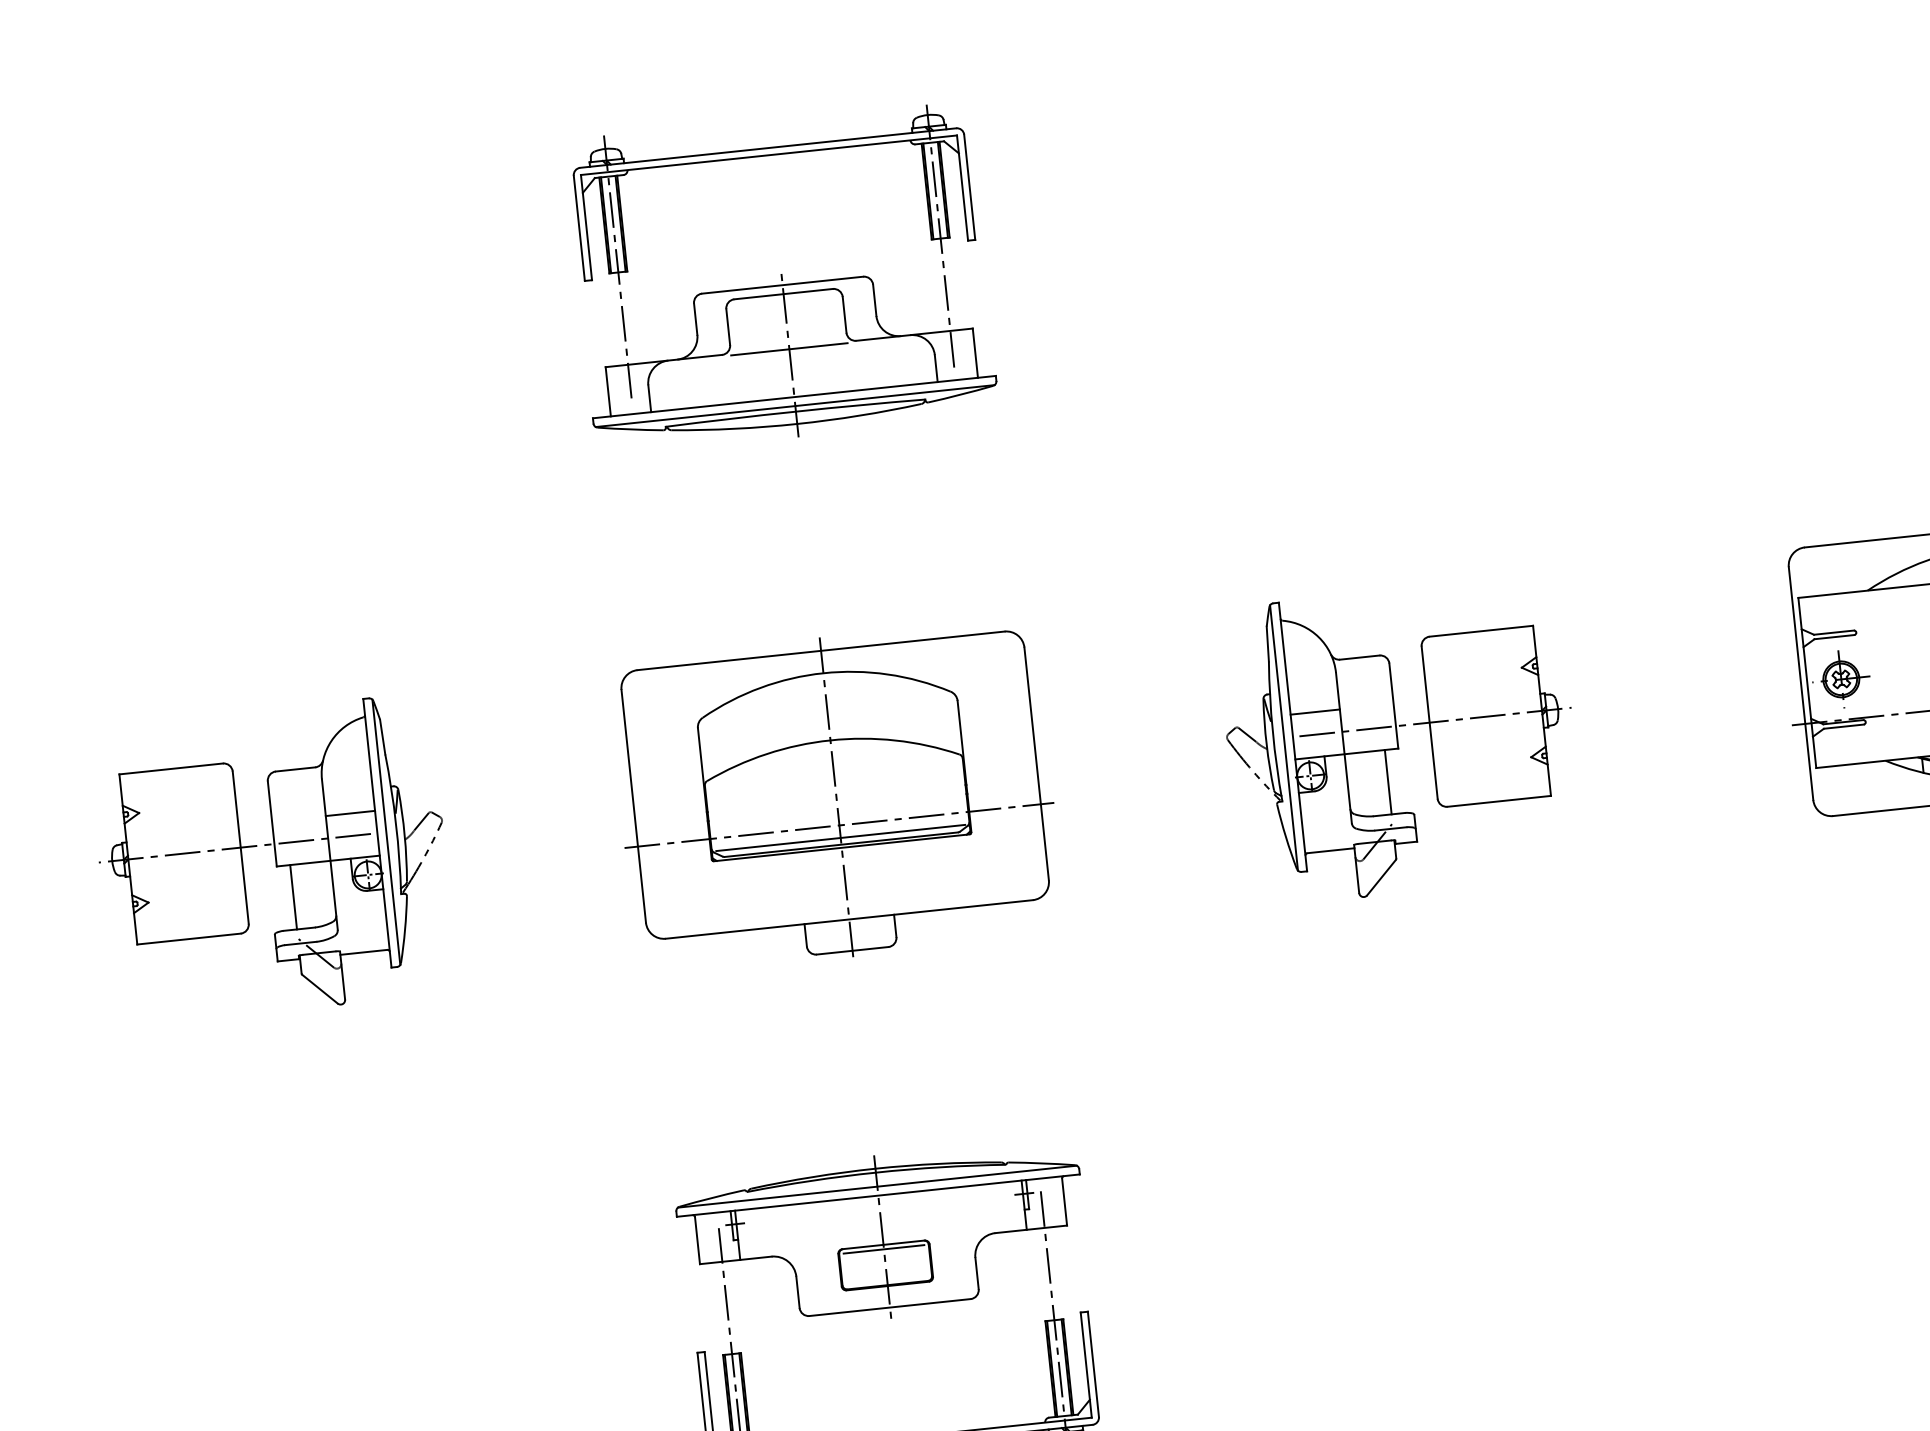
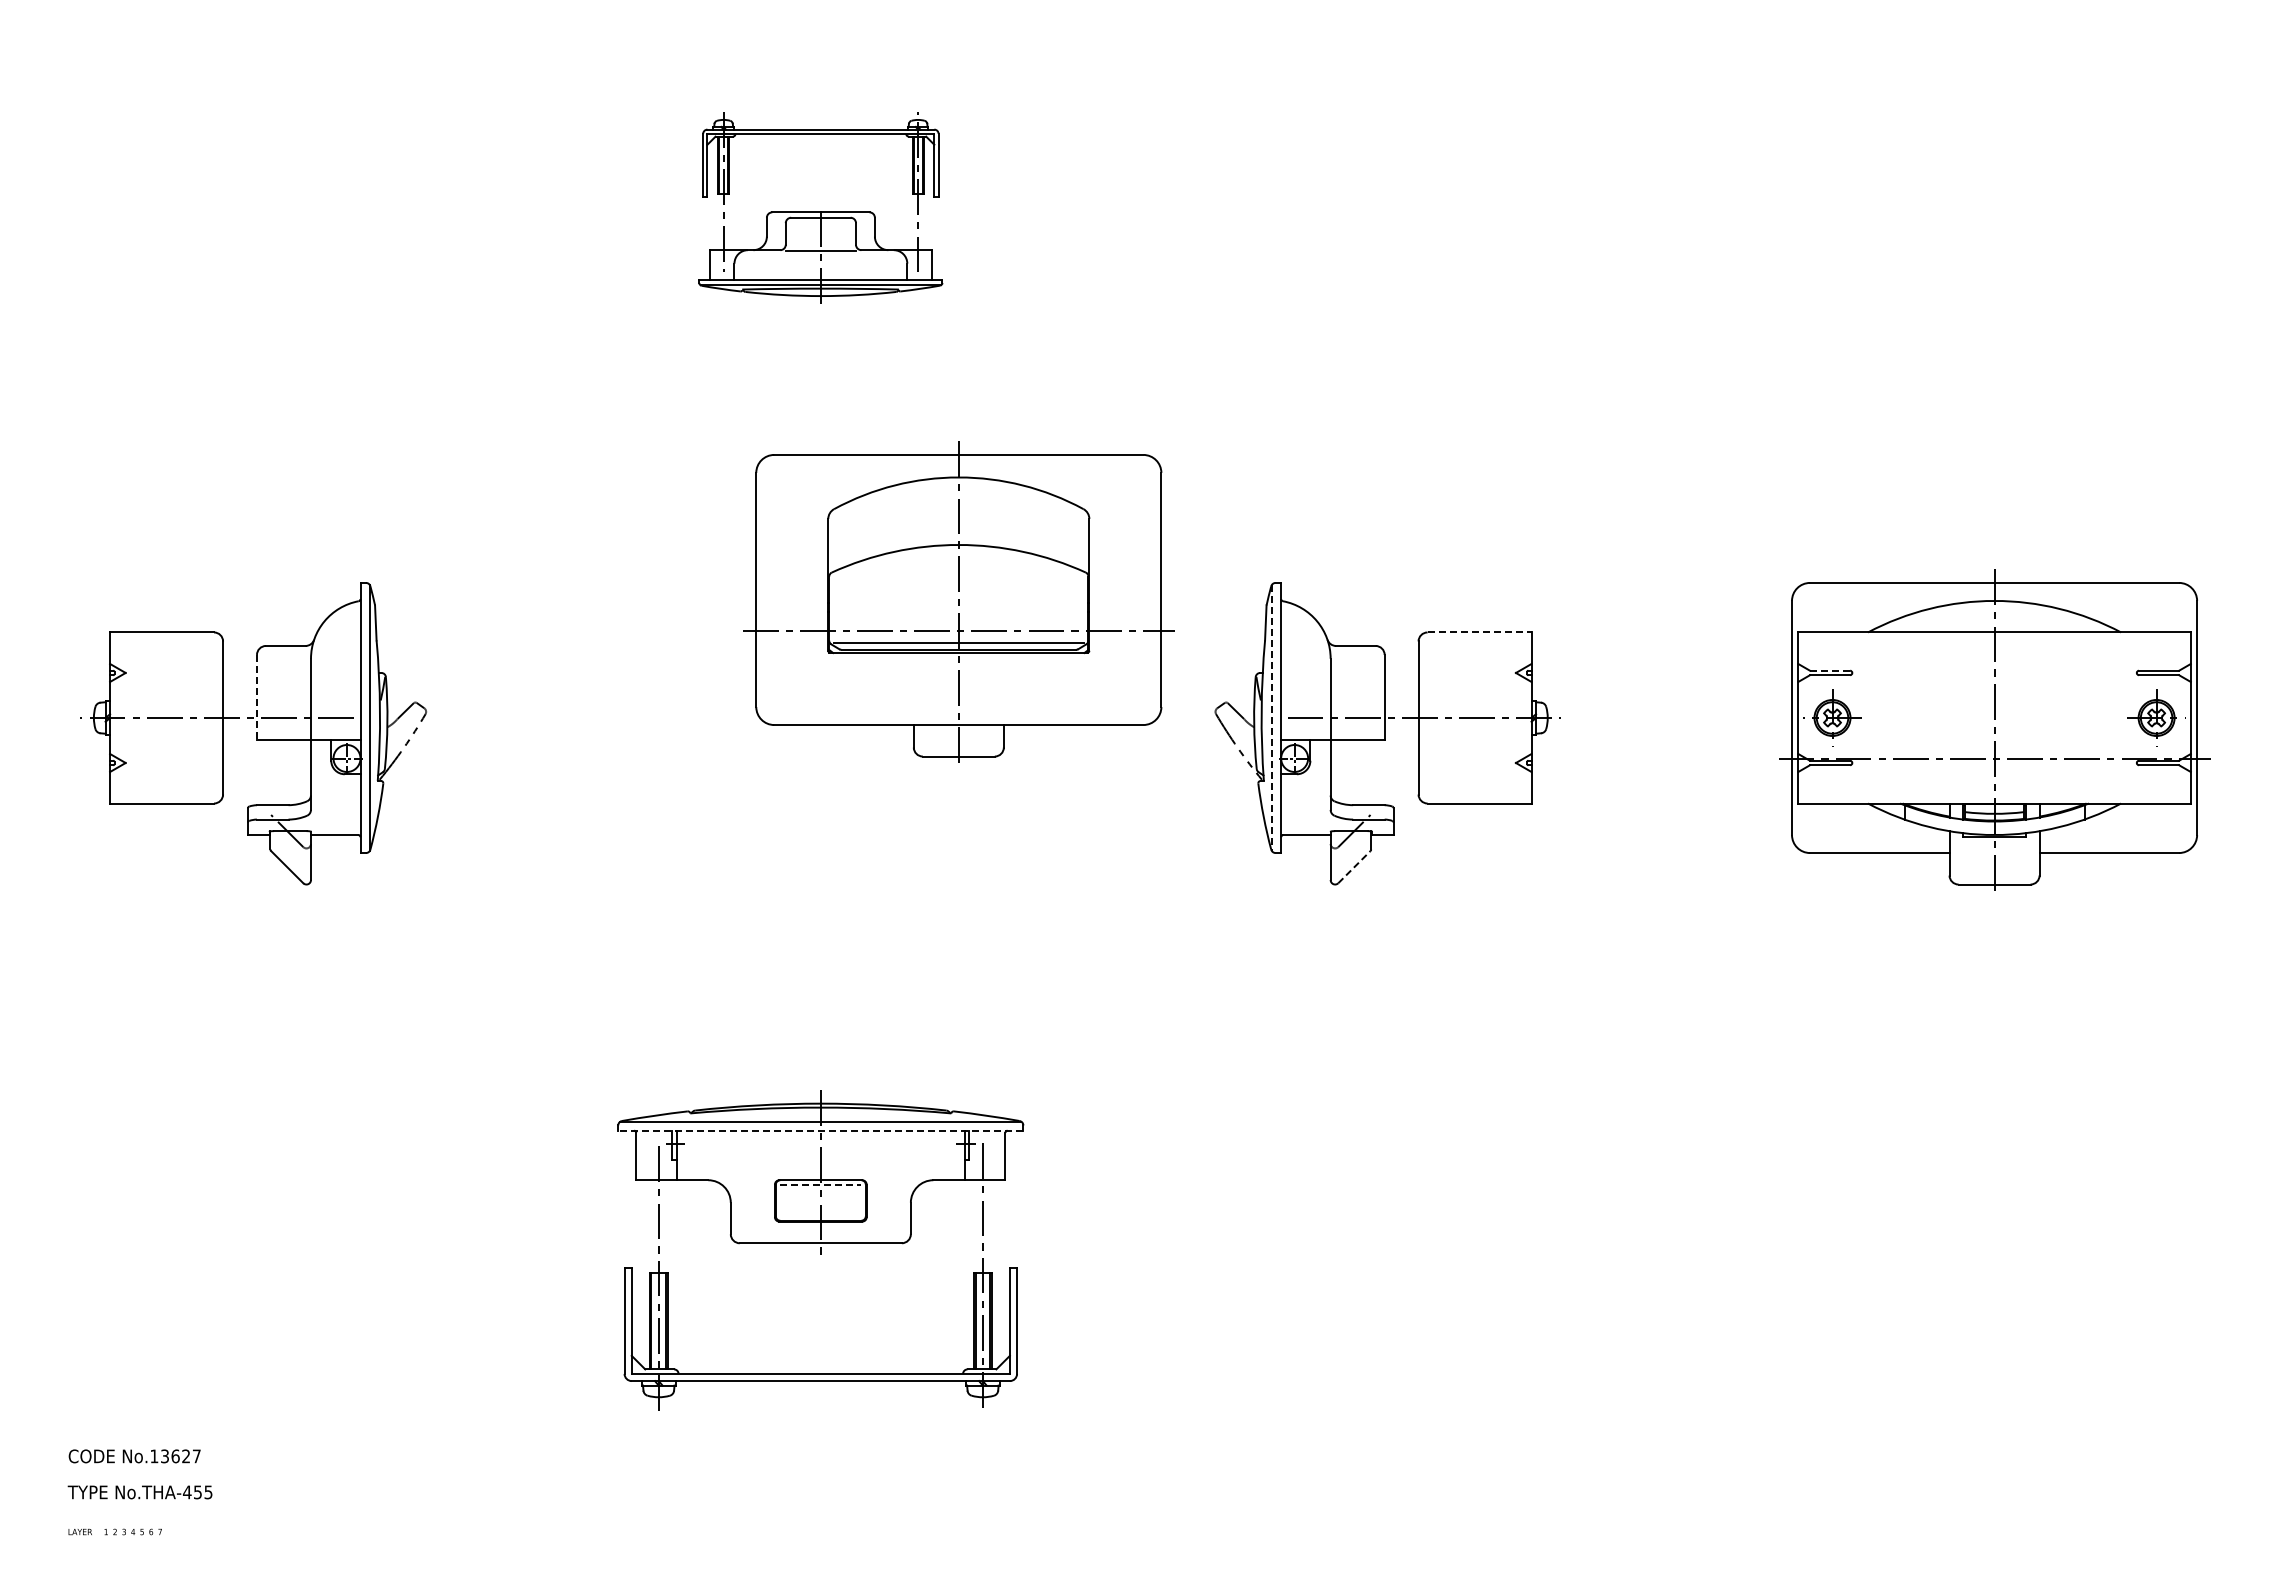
part: (781, 277) -> (820, 207), size x0.6
line: (1481, 631) -> (1479, 632), solid -> dashed
line: (1833, 632) -> (1829, 670), solid -> dashed
line: (1314, 712) -> (1305, 695), removed
line: (1284, 738) -> (1272, 718), solid -> dashed
line: (1388, 781) -> (1371, 772), removed
part: (836, 796) -> (958, 601), moved
line: (350, 813) -> (335, 695), removed
line: (271, 823) -> (256, 697), solid -> dashed
line: (1381, 878) -> (1354, 867), solid -> dashed
line: (293, 896) -> (270, 772), removed
line: (877, 1195) -> (820, 1130), solid -> dashed
line: (883, 1249) -> (820, 1184), solid -> dashed

